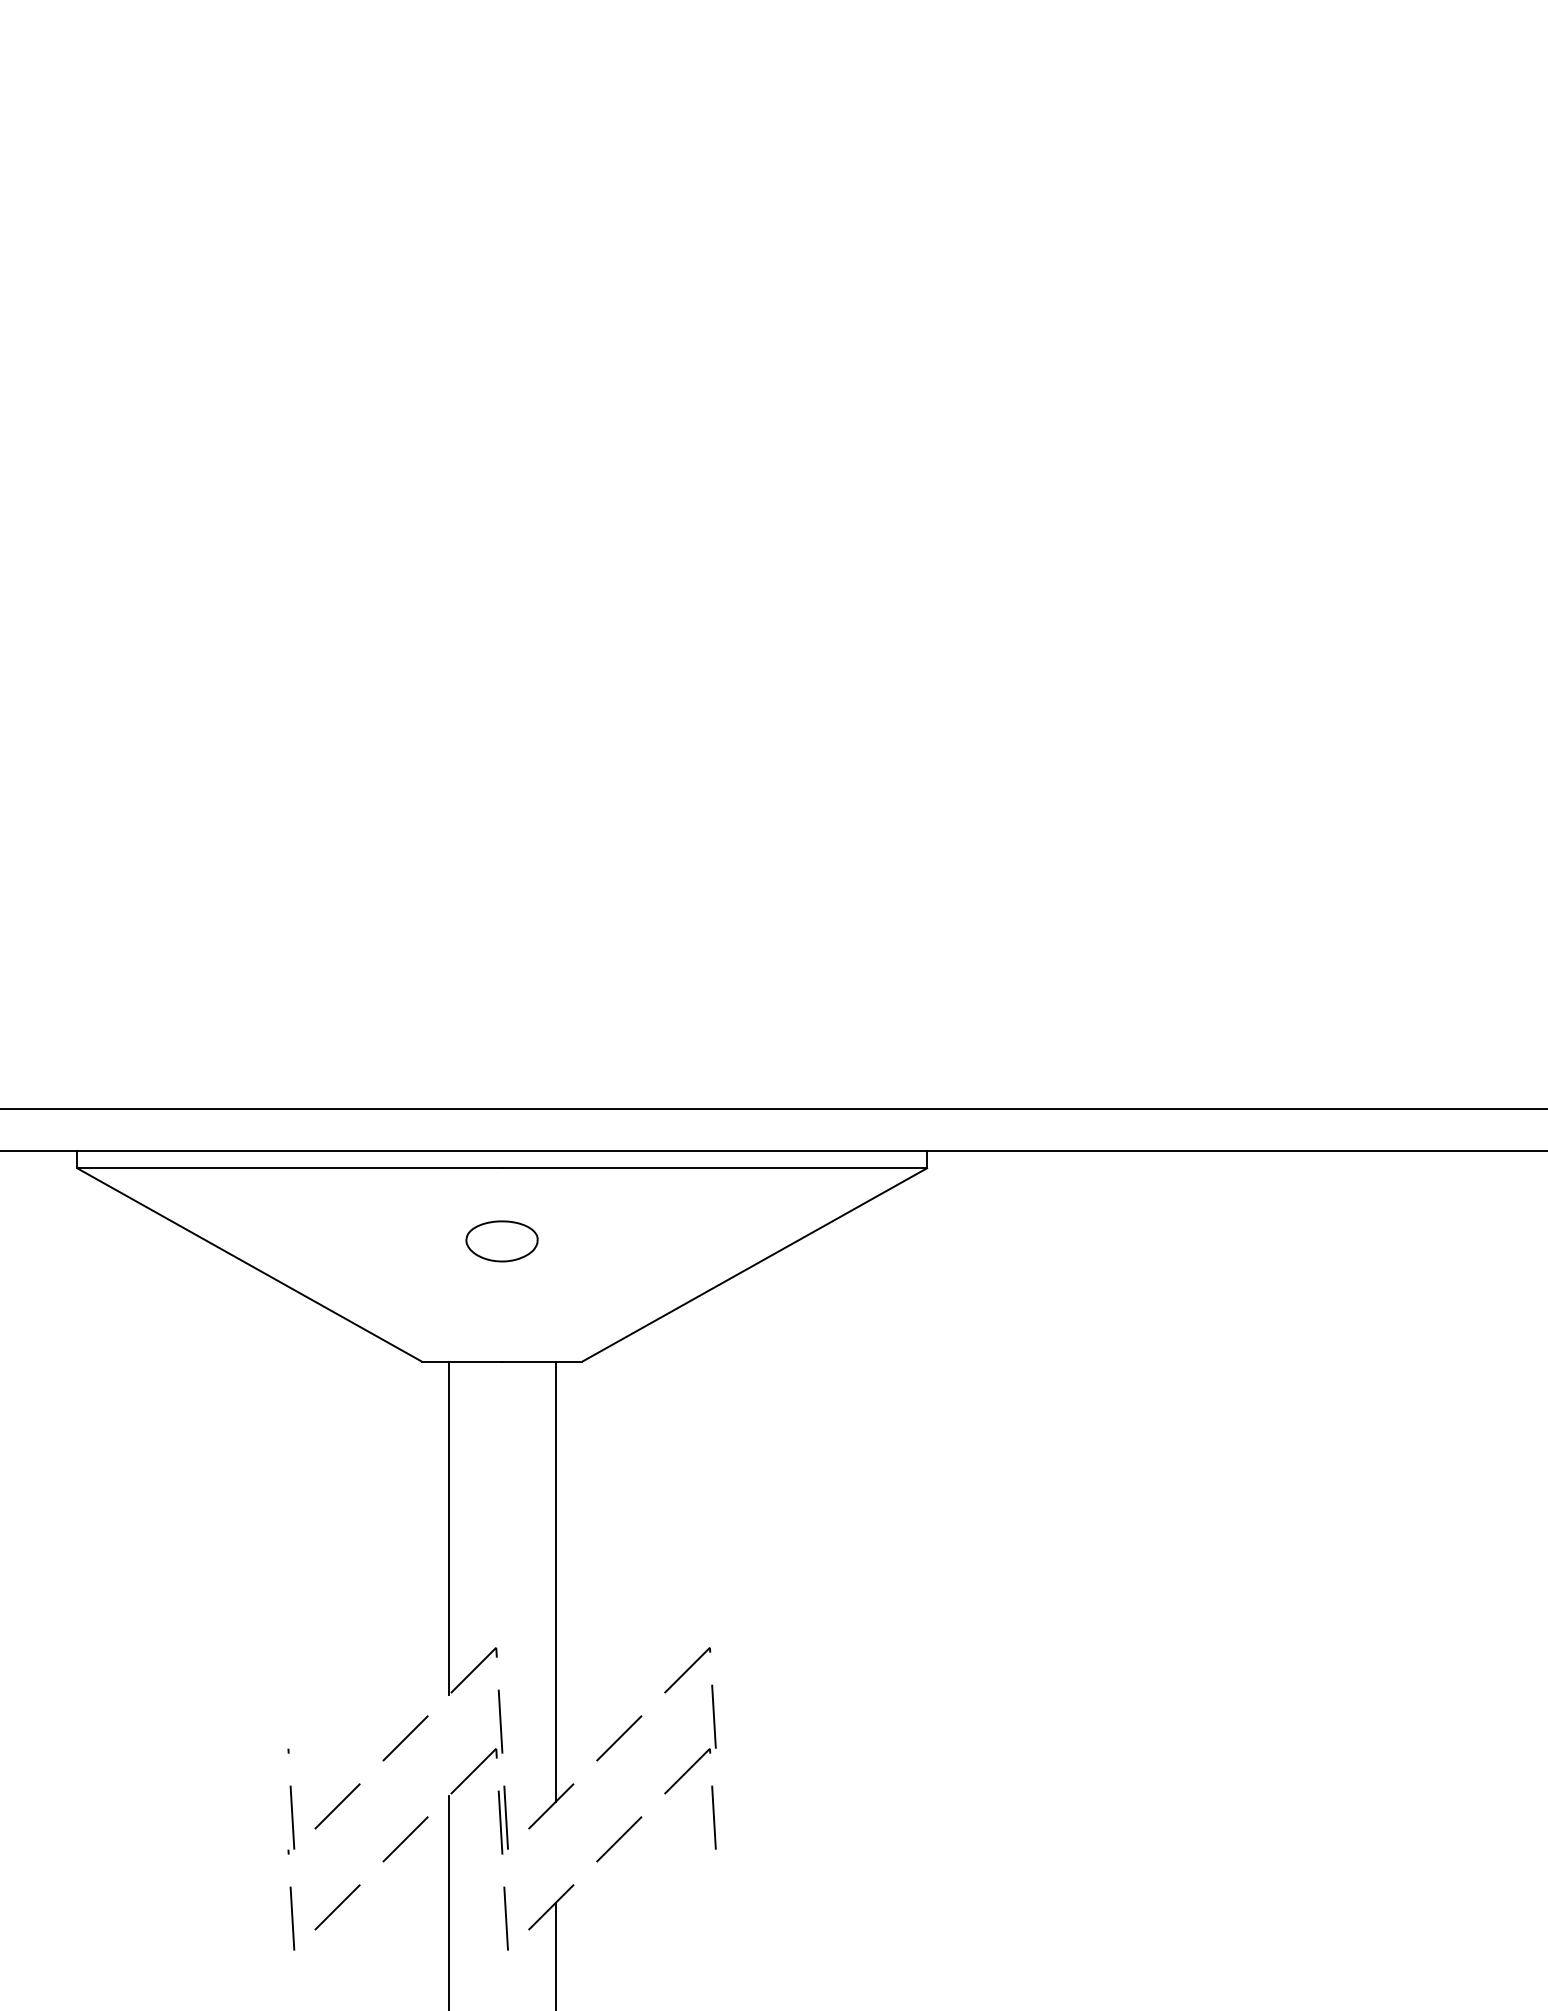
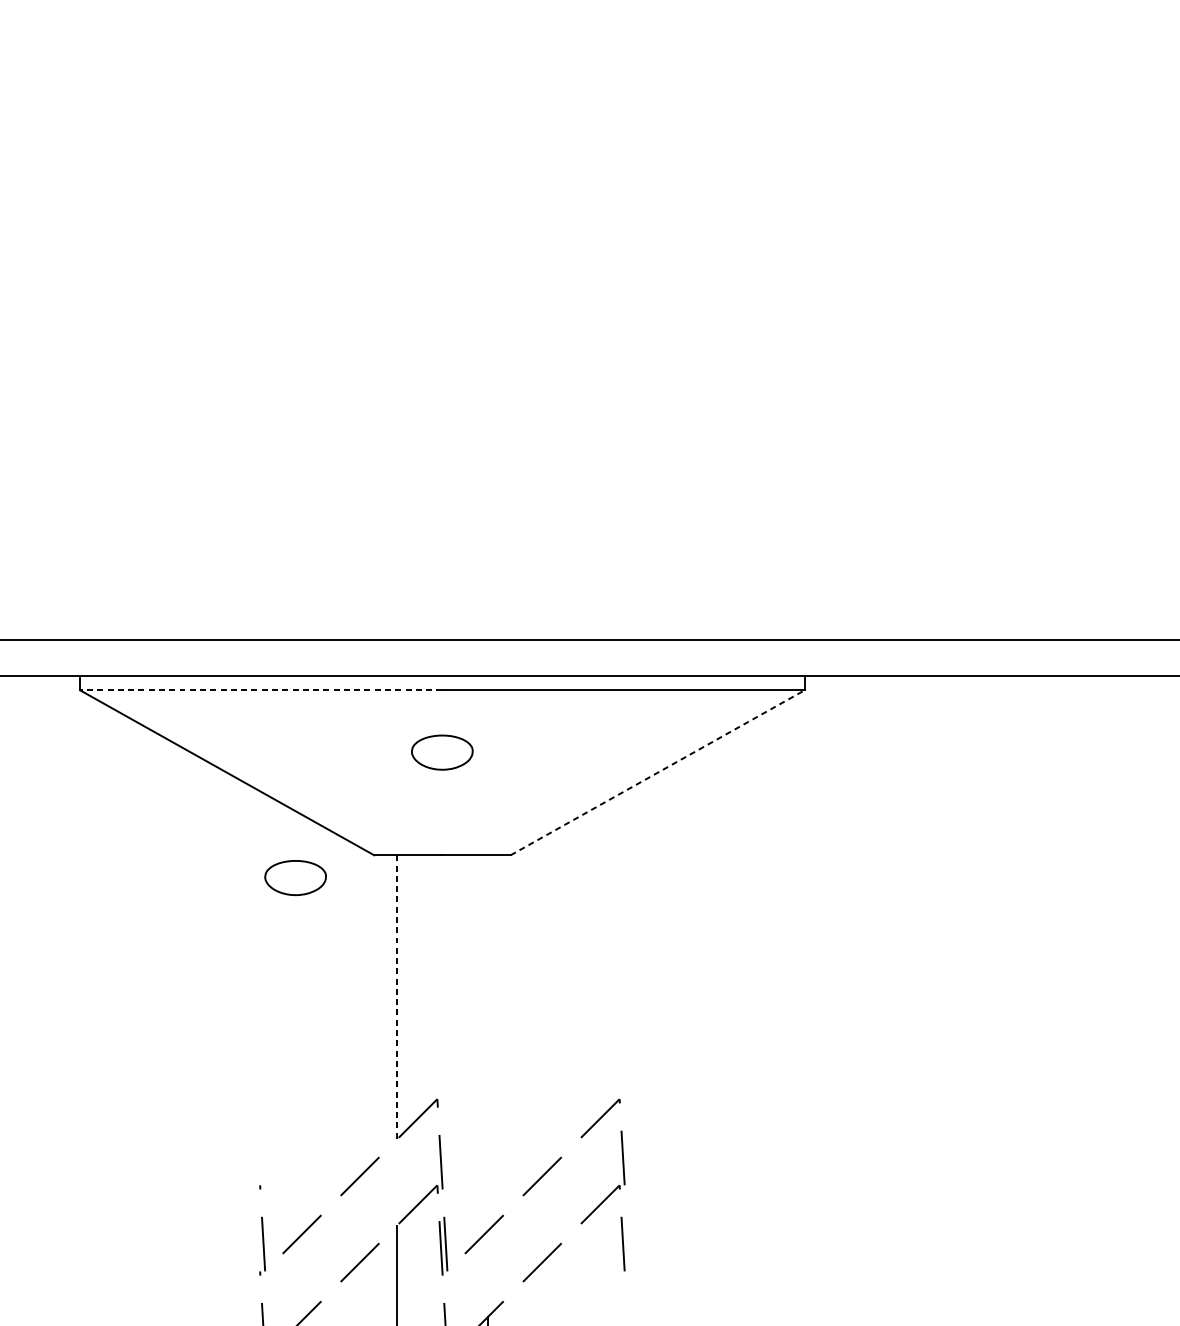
line: (289, 1168) -> (261, 690), solid -> dashed
line: (754, 1265) -> (657, 773), solid -> dashed
part: (329, 1388) -> (295, 878), added
line: (448, 1528) -> (396, 997), solid -> dashed
line: (555, 1581) -> (487, 1042), removed

